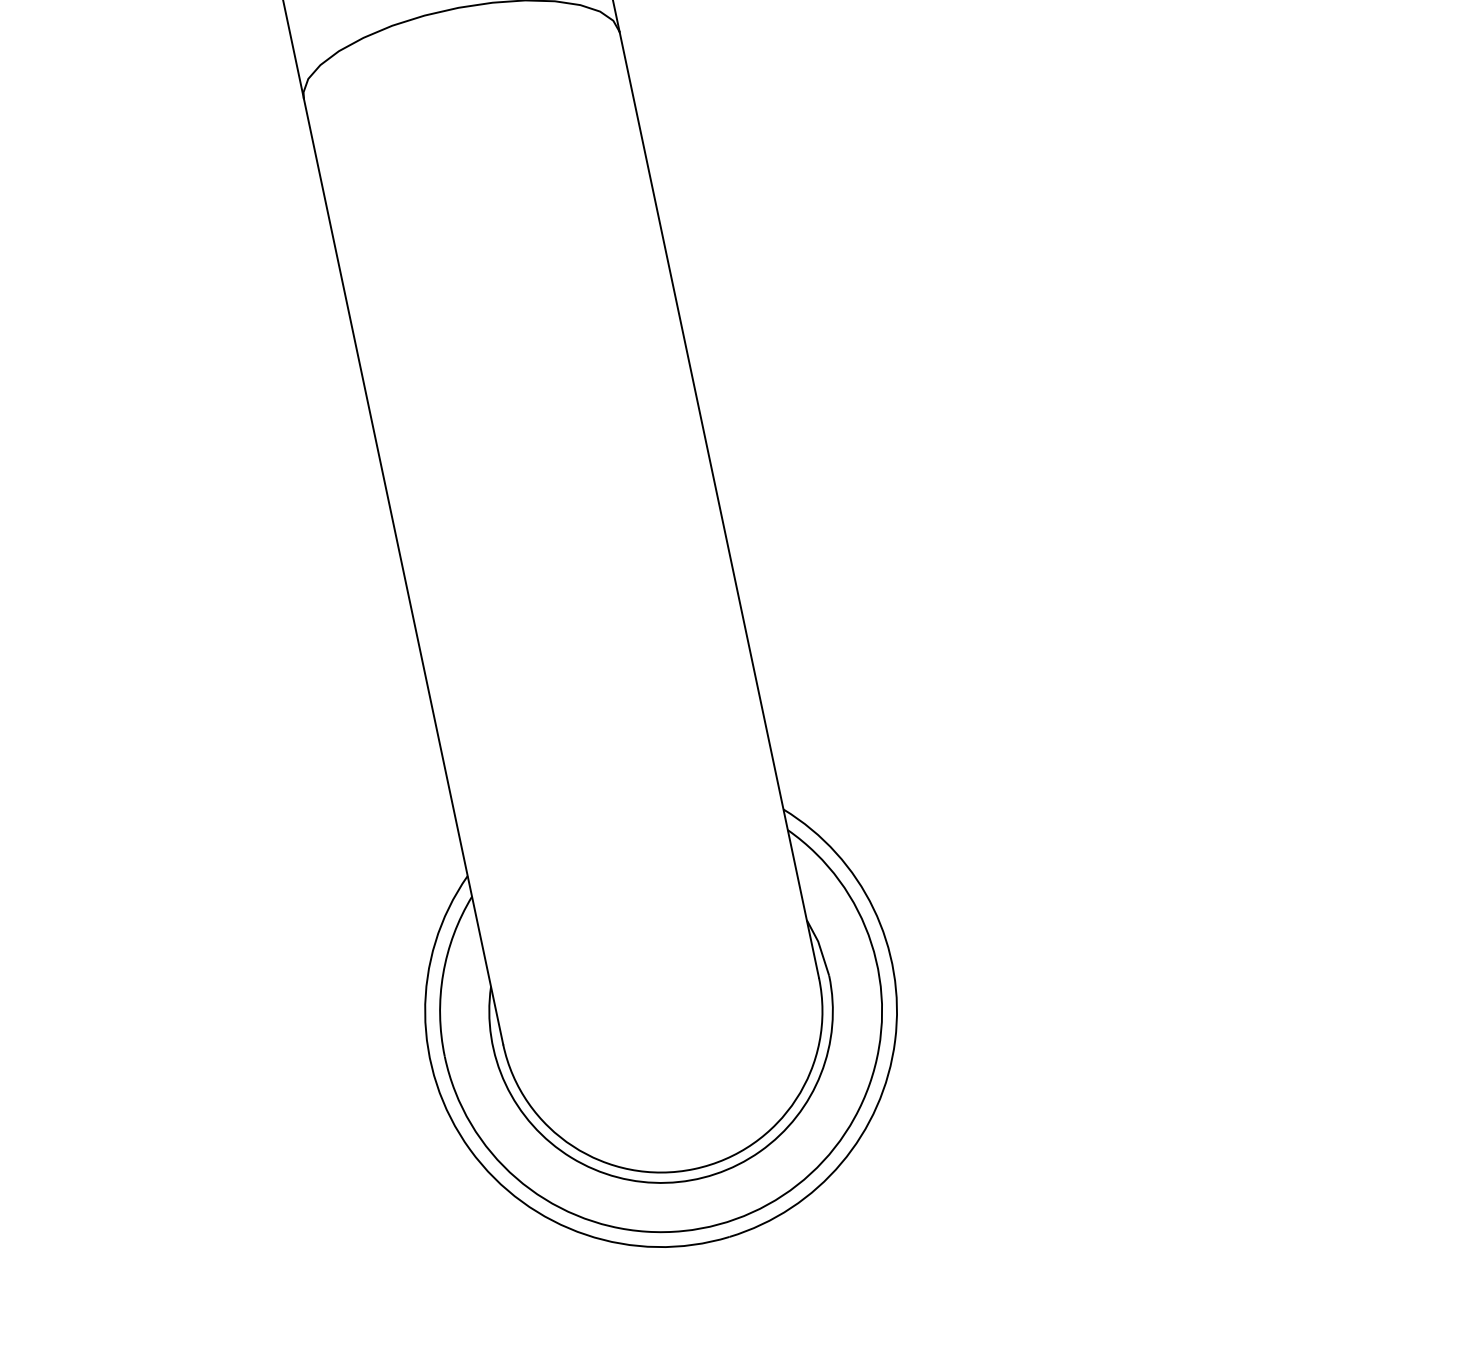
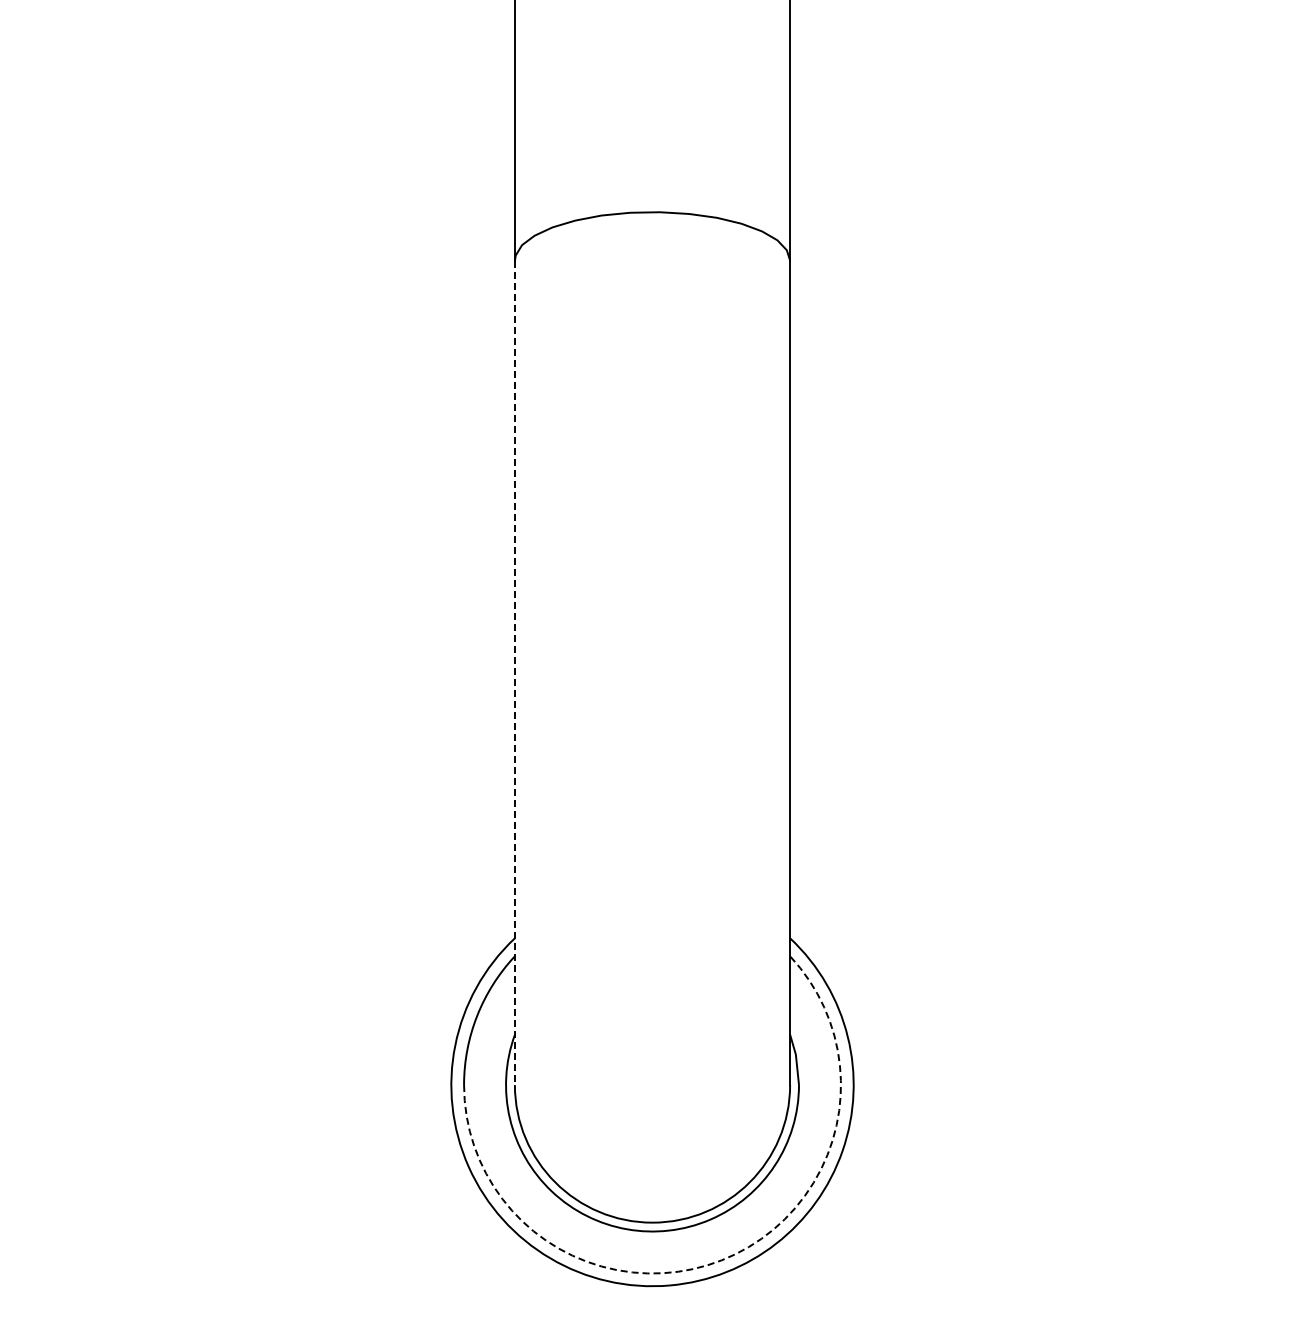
line: (403, 572) -> (514, 673), solid -> dashed
arc: (782, 1195) -> (721, 1260), solid -> dashed

